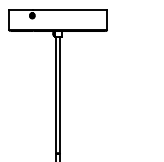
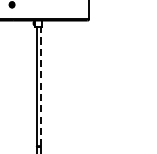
line: (60, 94) -> (41, 85), solid -> dashed

